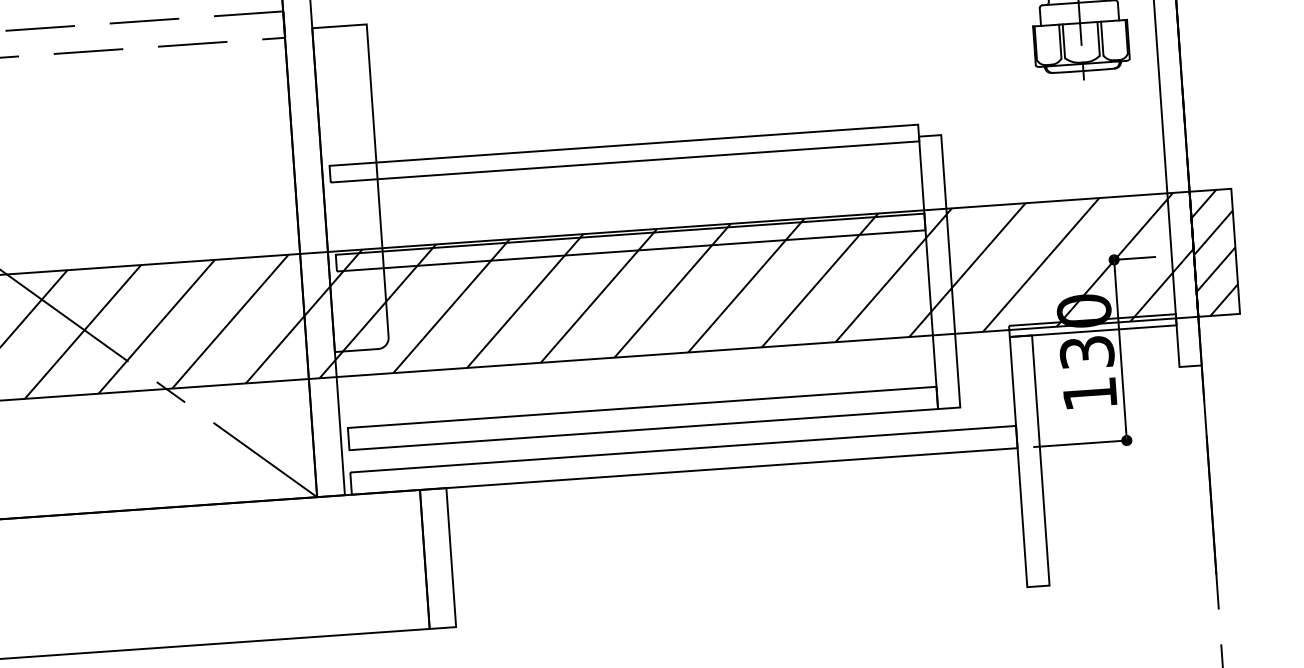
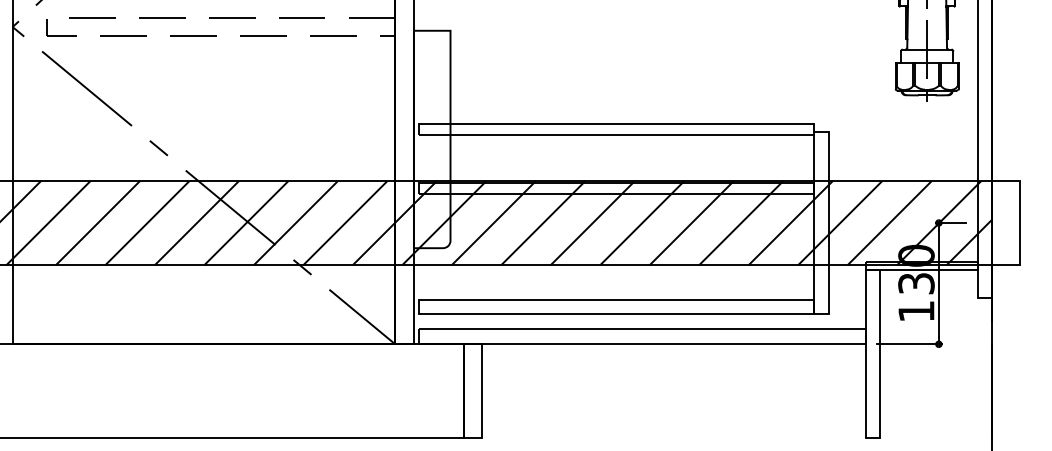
hatch: (1214, 252) -> (1006, 222), removed

